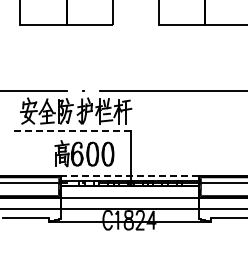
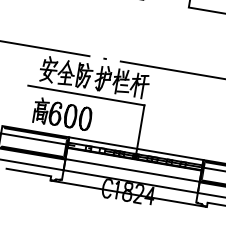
line: (70, 130) -> (85, 95), dashed -> solid
part: (84, 153) -> (62, 114), moved
line: (129, 175) -> (135, 148), dashed -> solid

